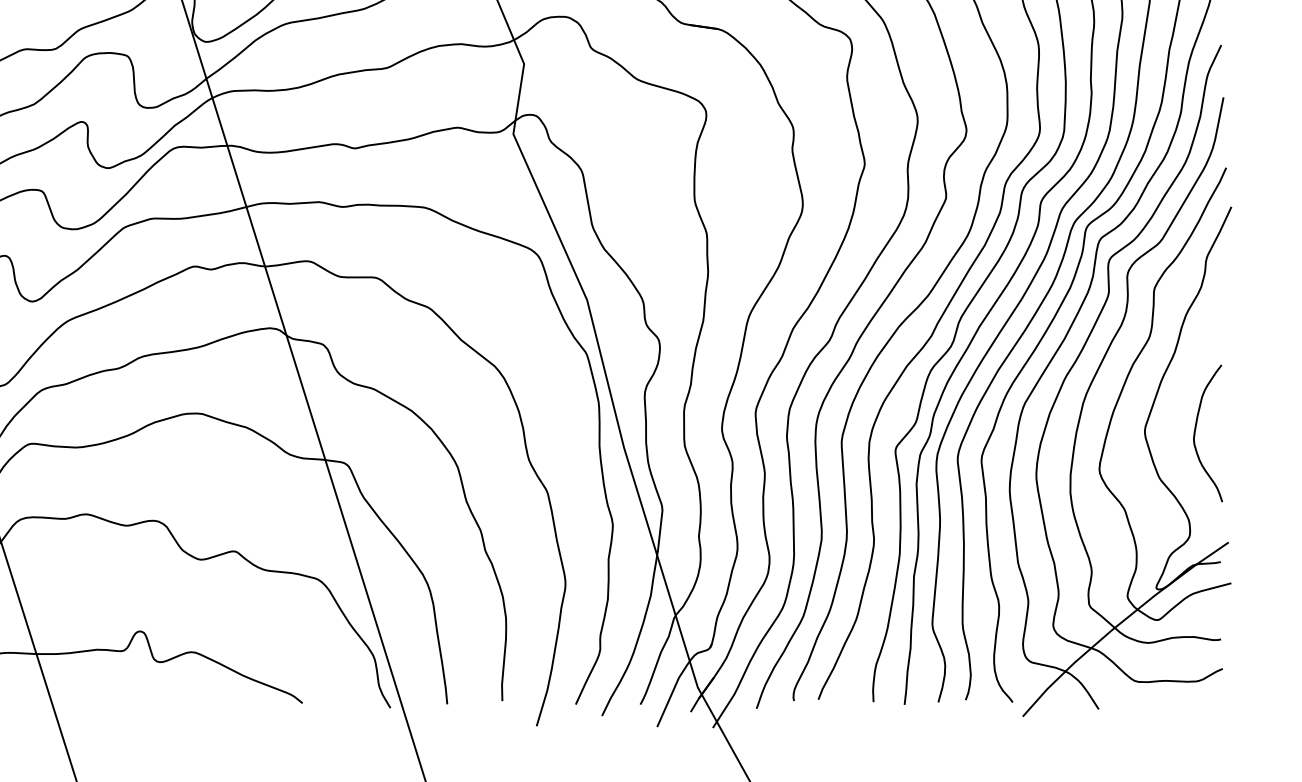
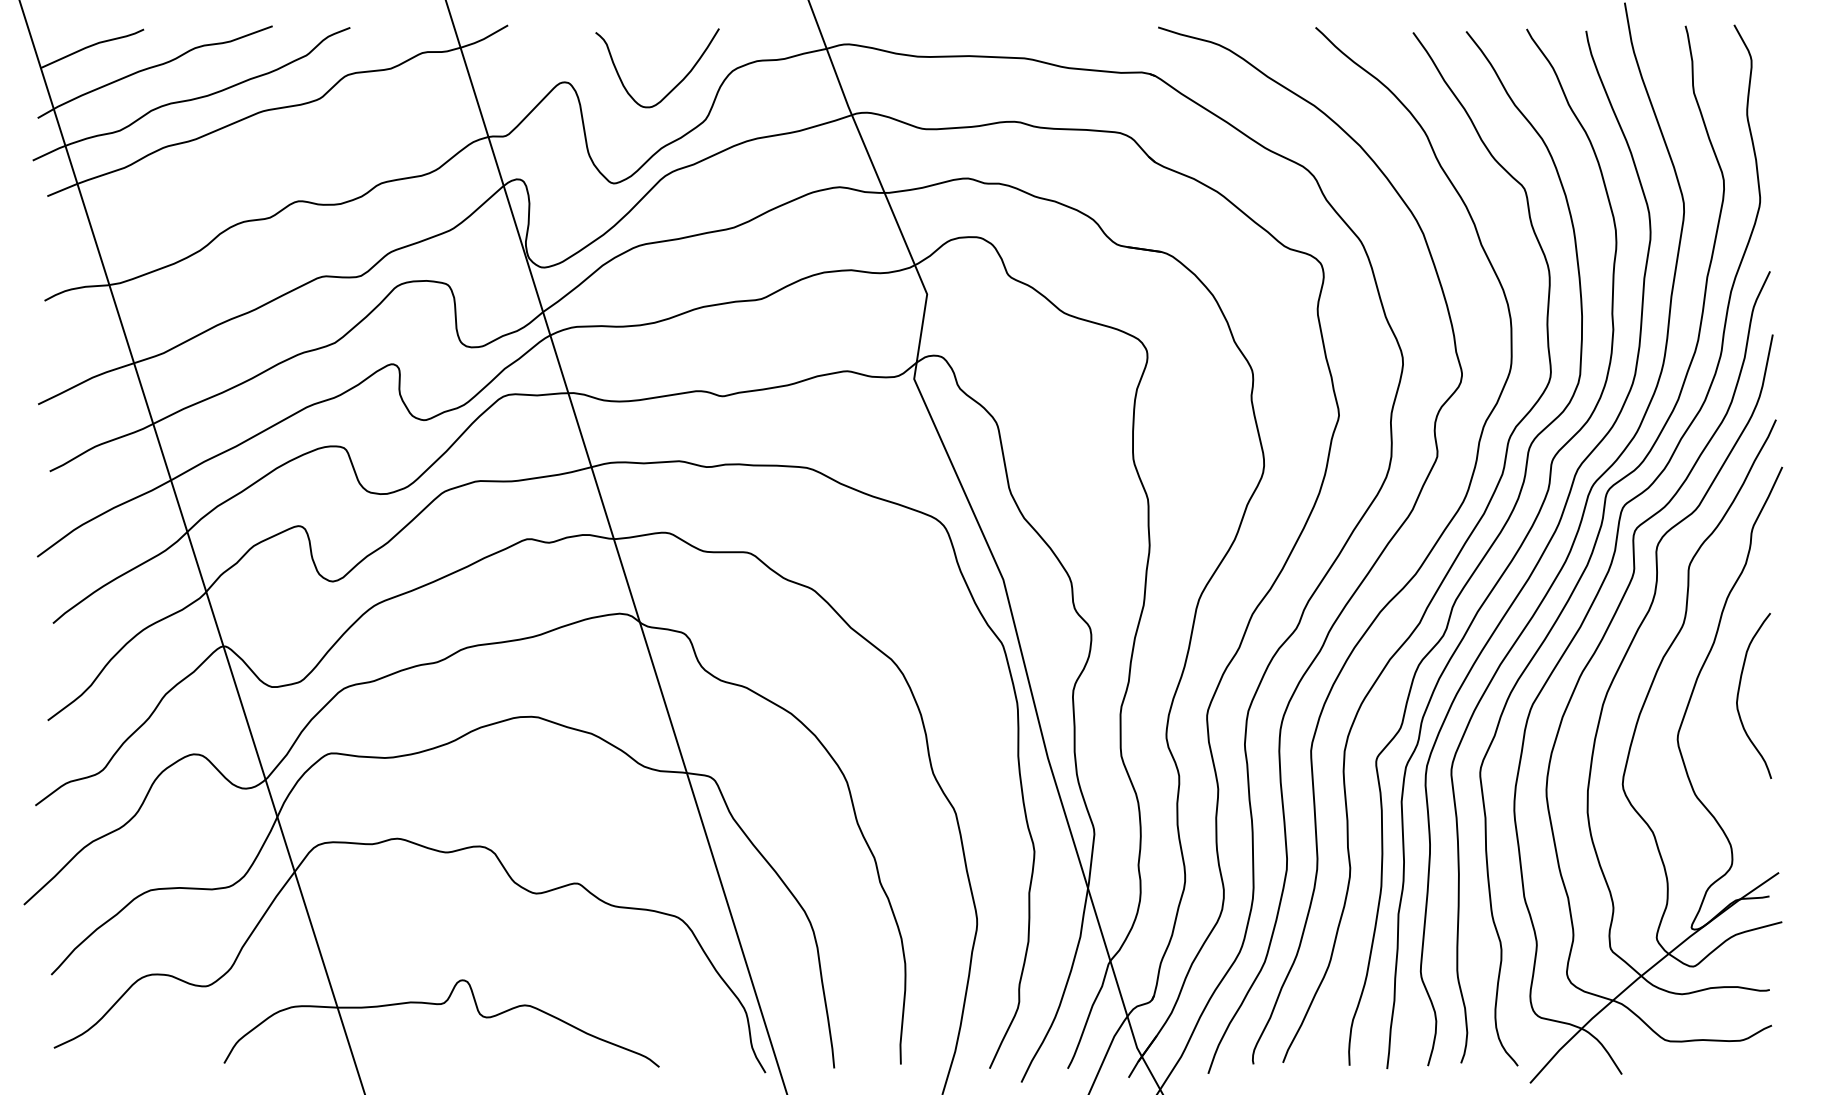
curve: (1196, 430) -> (1739, 692), moved

